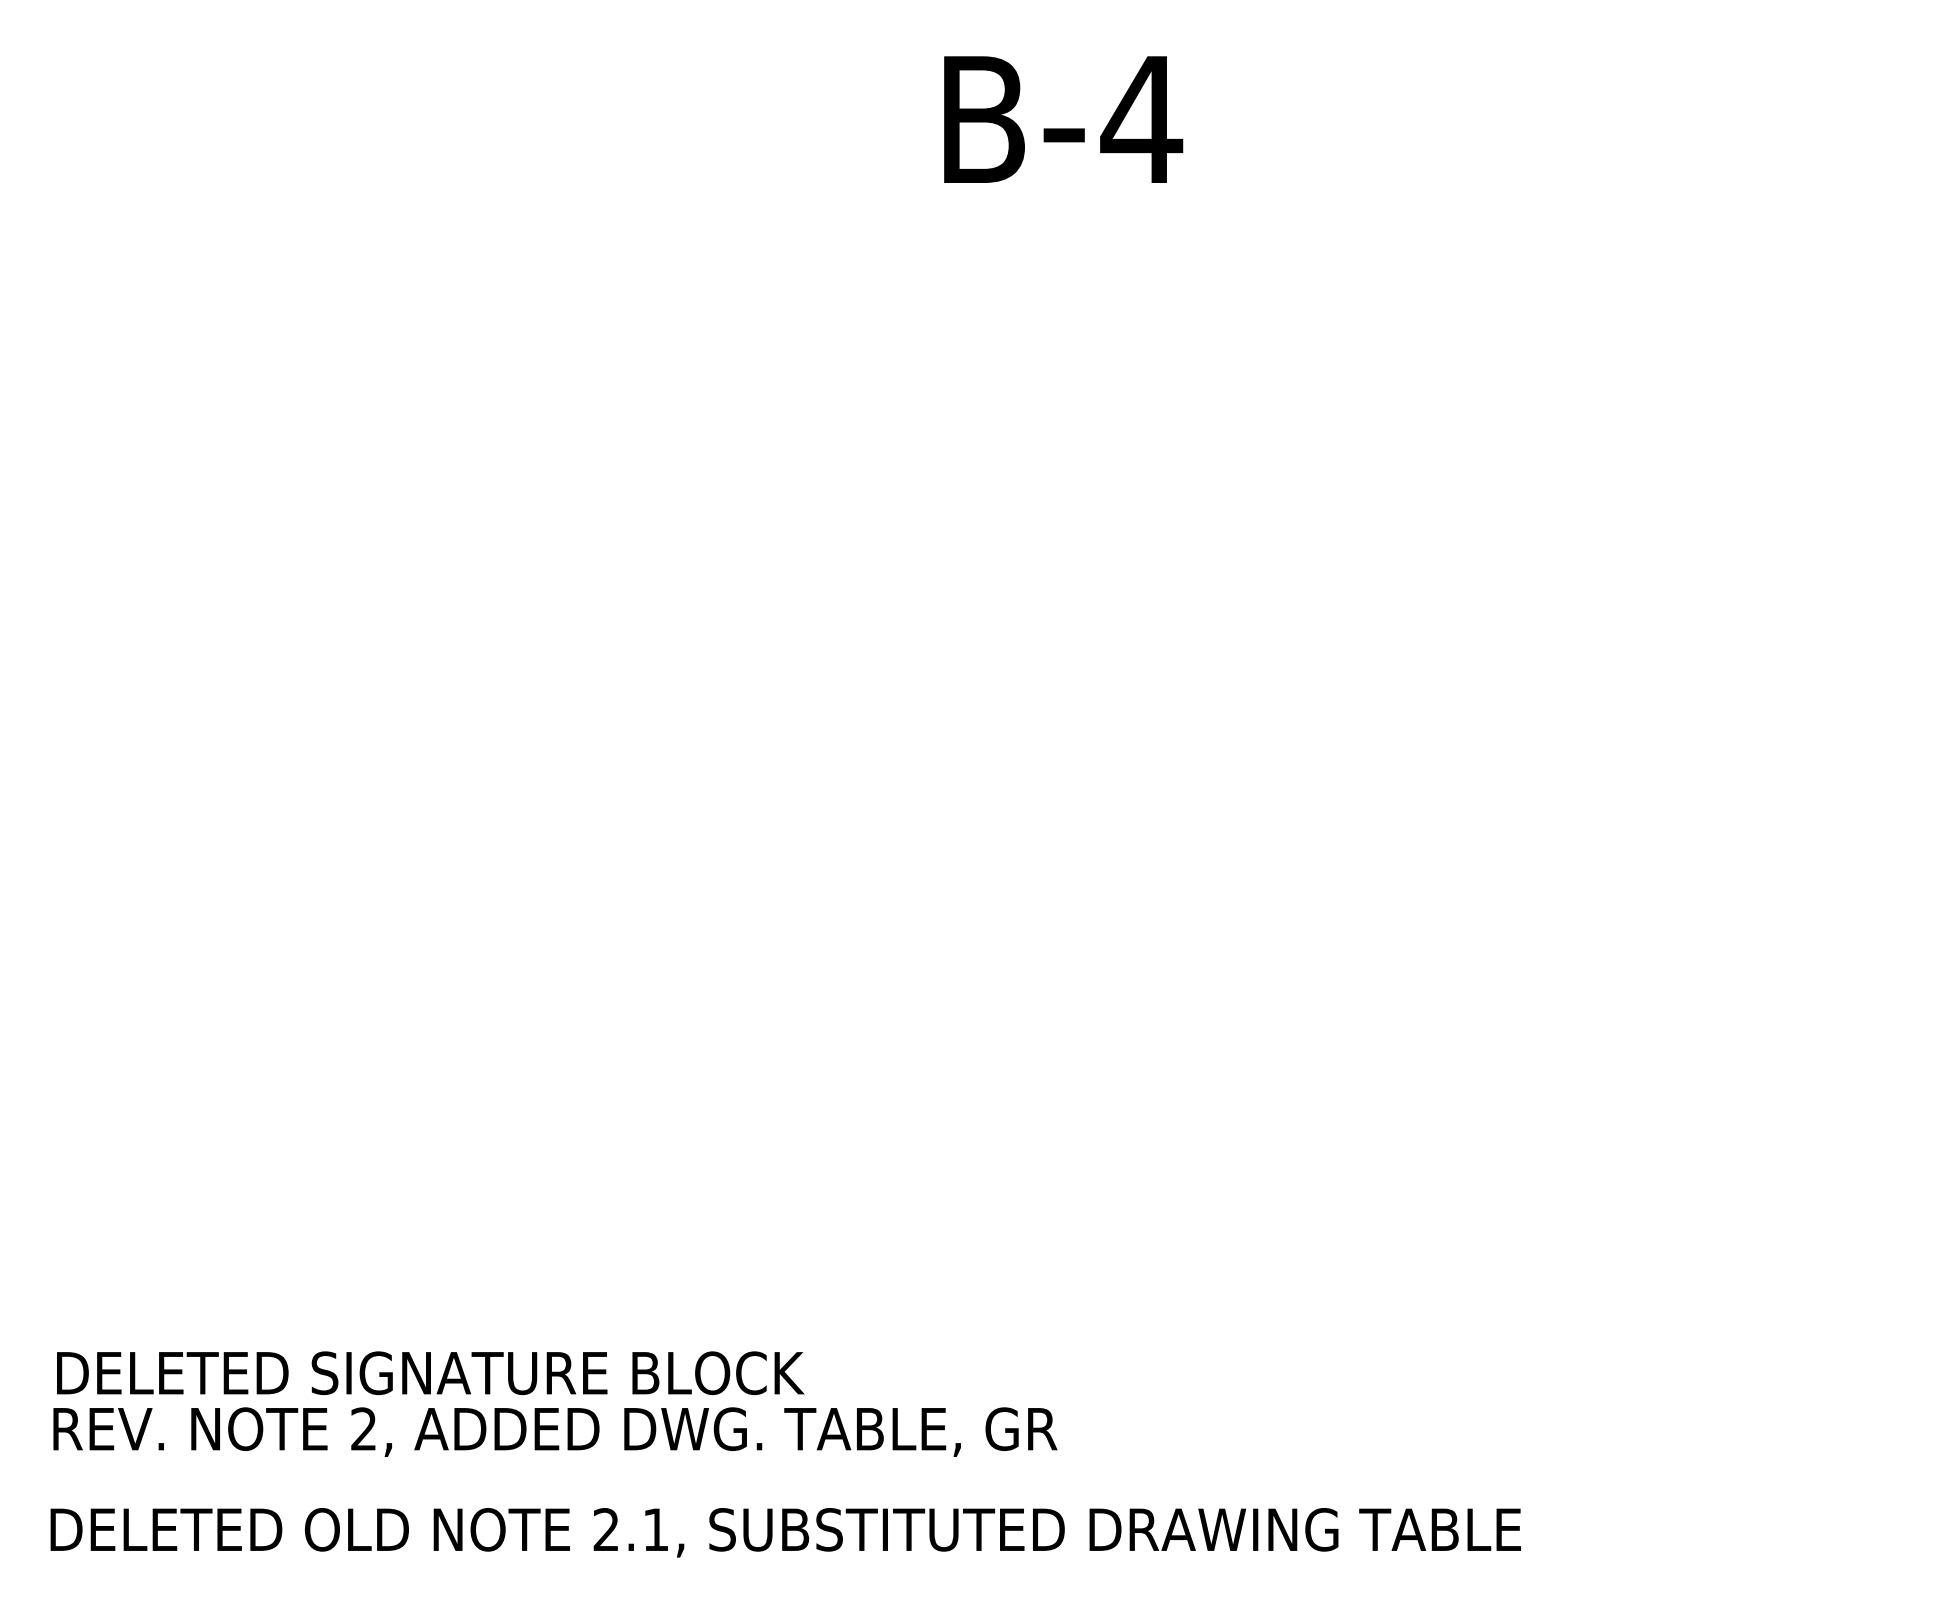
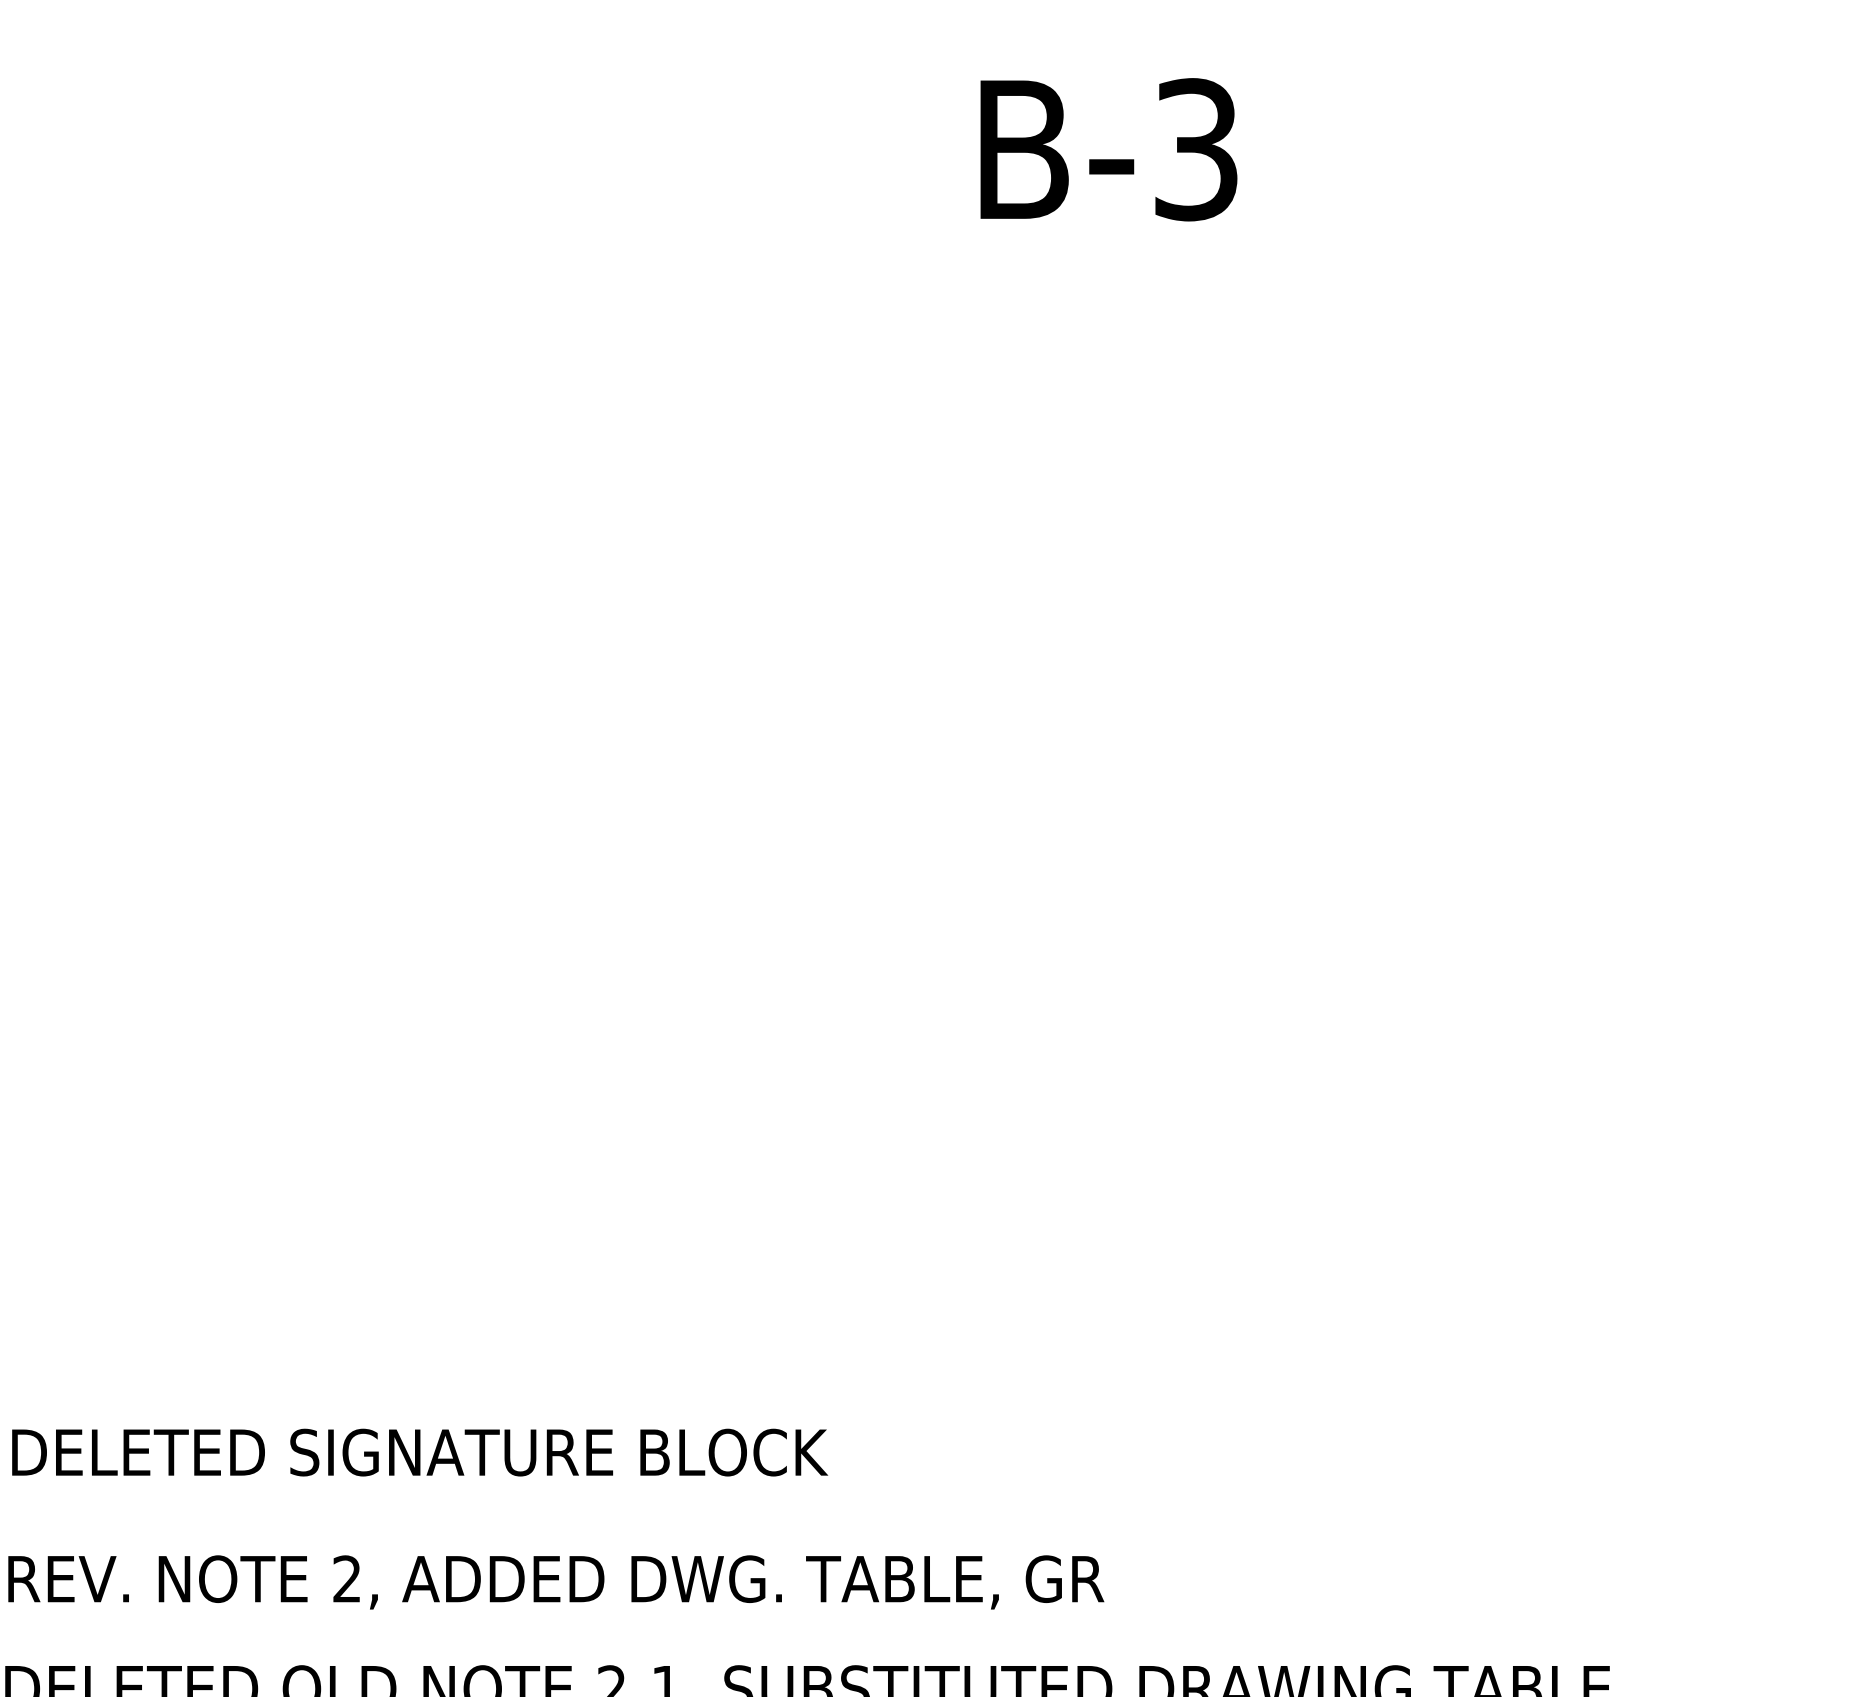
text: (1141, 119) -> (1196, 149), B-4 -> B-3
text: (430, 1373) -> (419, 1452), moved

